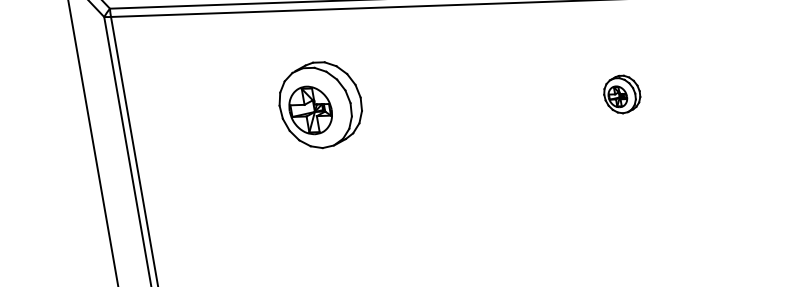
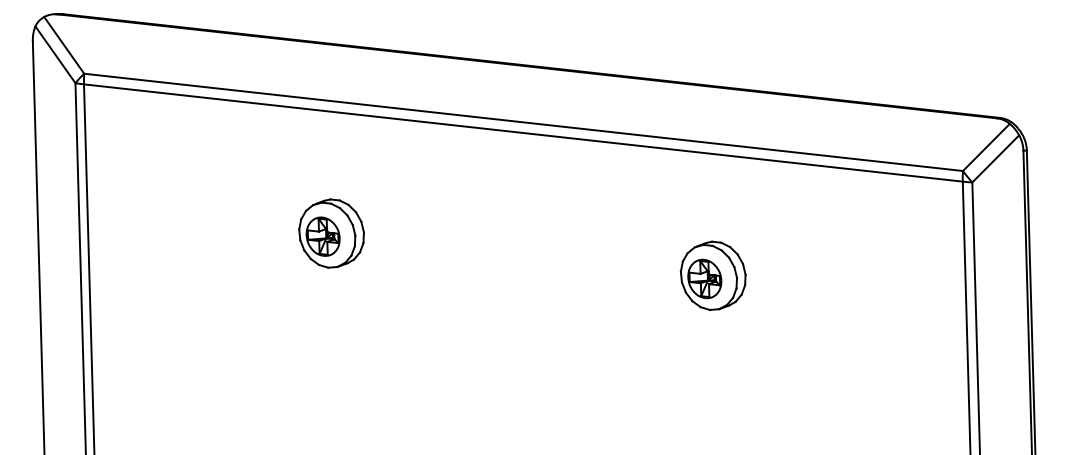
part: (621, 94) -> (712, 275), size x1.43
part: (320, 104) -> (331, 233), size x0.62

